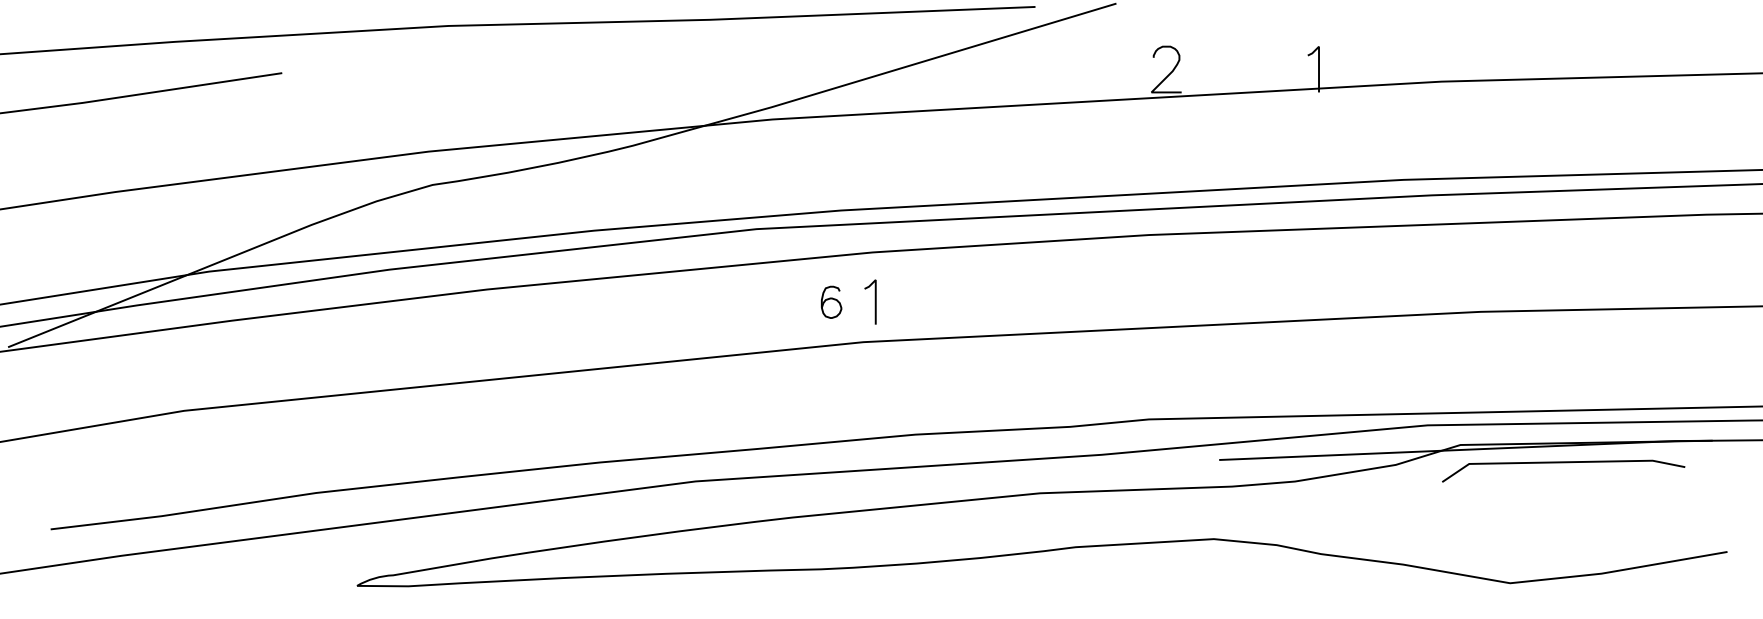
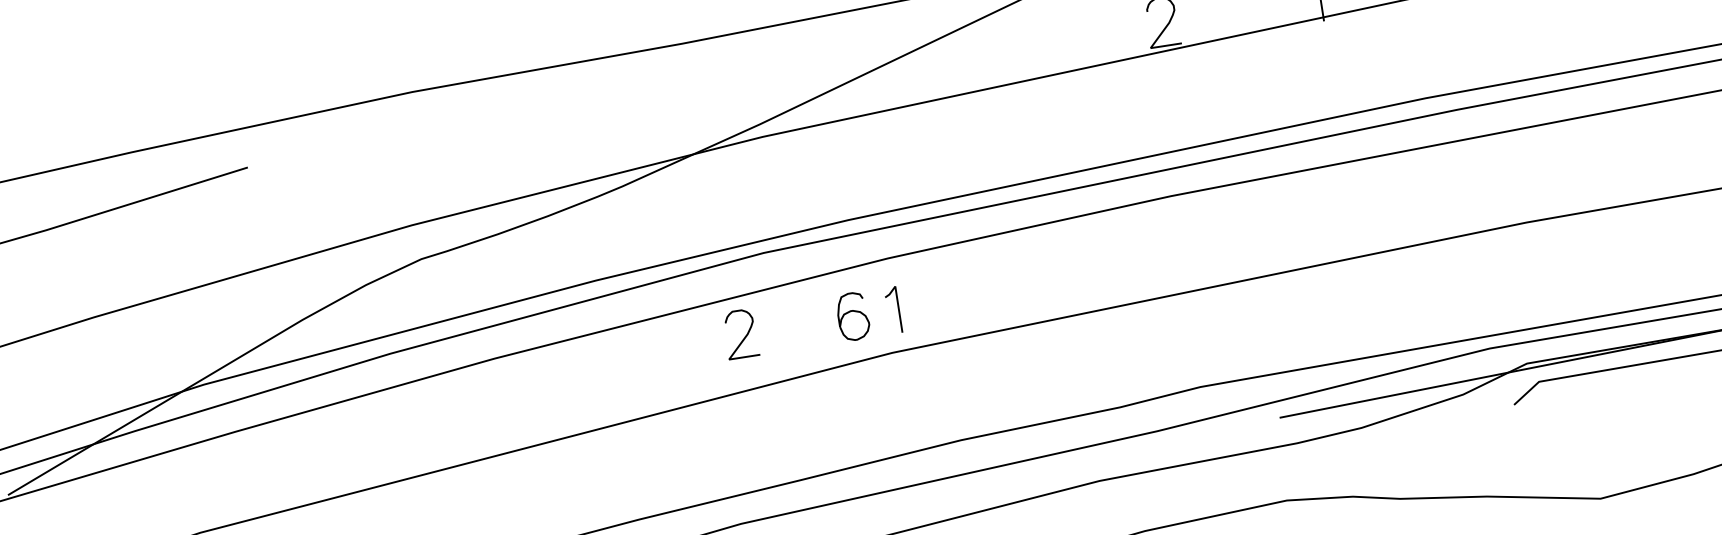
part: (831, 302) -> (853, 316), size x1.43
curve: (726, 305) -> (744, 336), added

